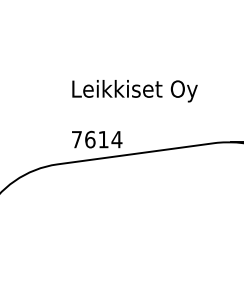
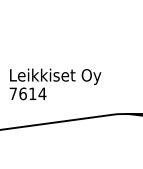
text: (97, 139) -> (28, 93), moved

